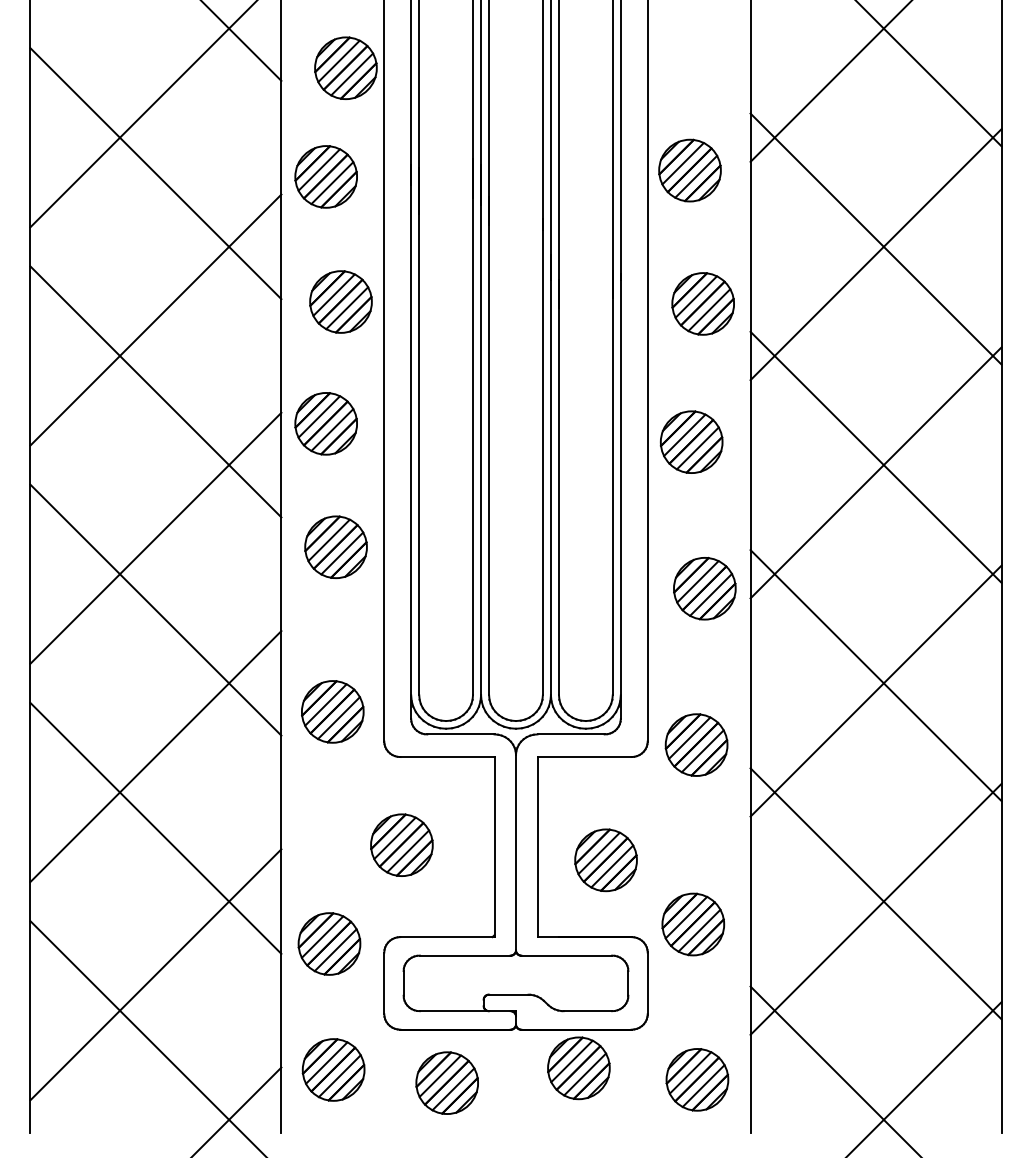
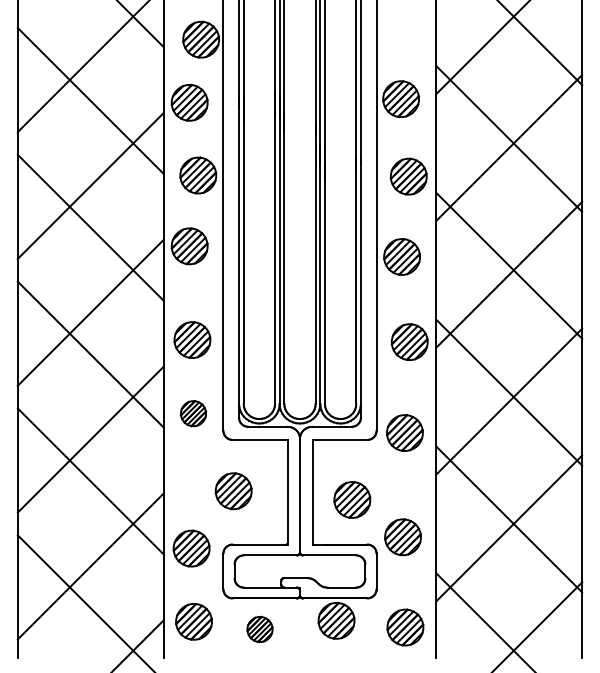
part: (336, 546) -> (192, 339), moved
part: (332, 711) -> (193, 413), size x0.7
part: (446, 1083) -> (259, 629), size x0.7

